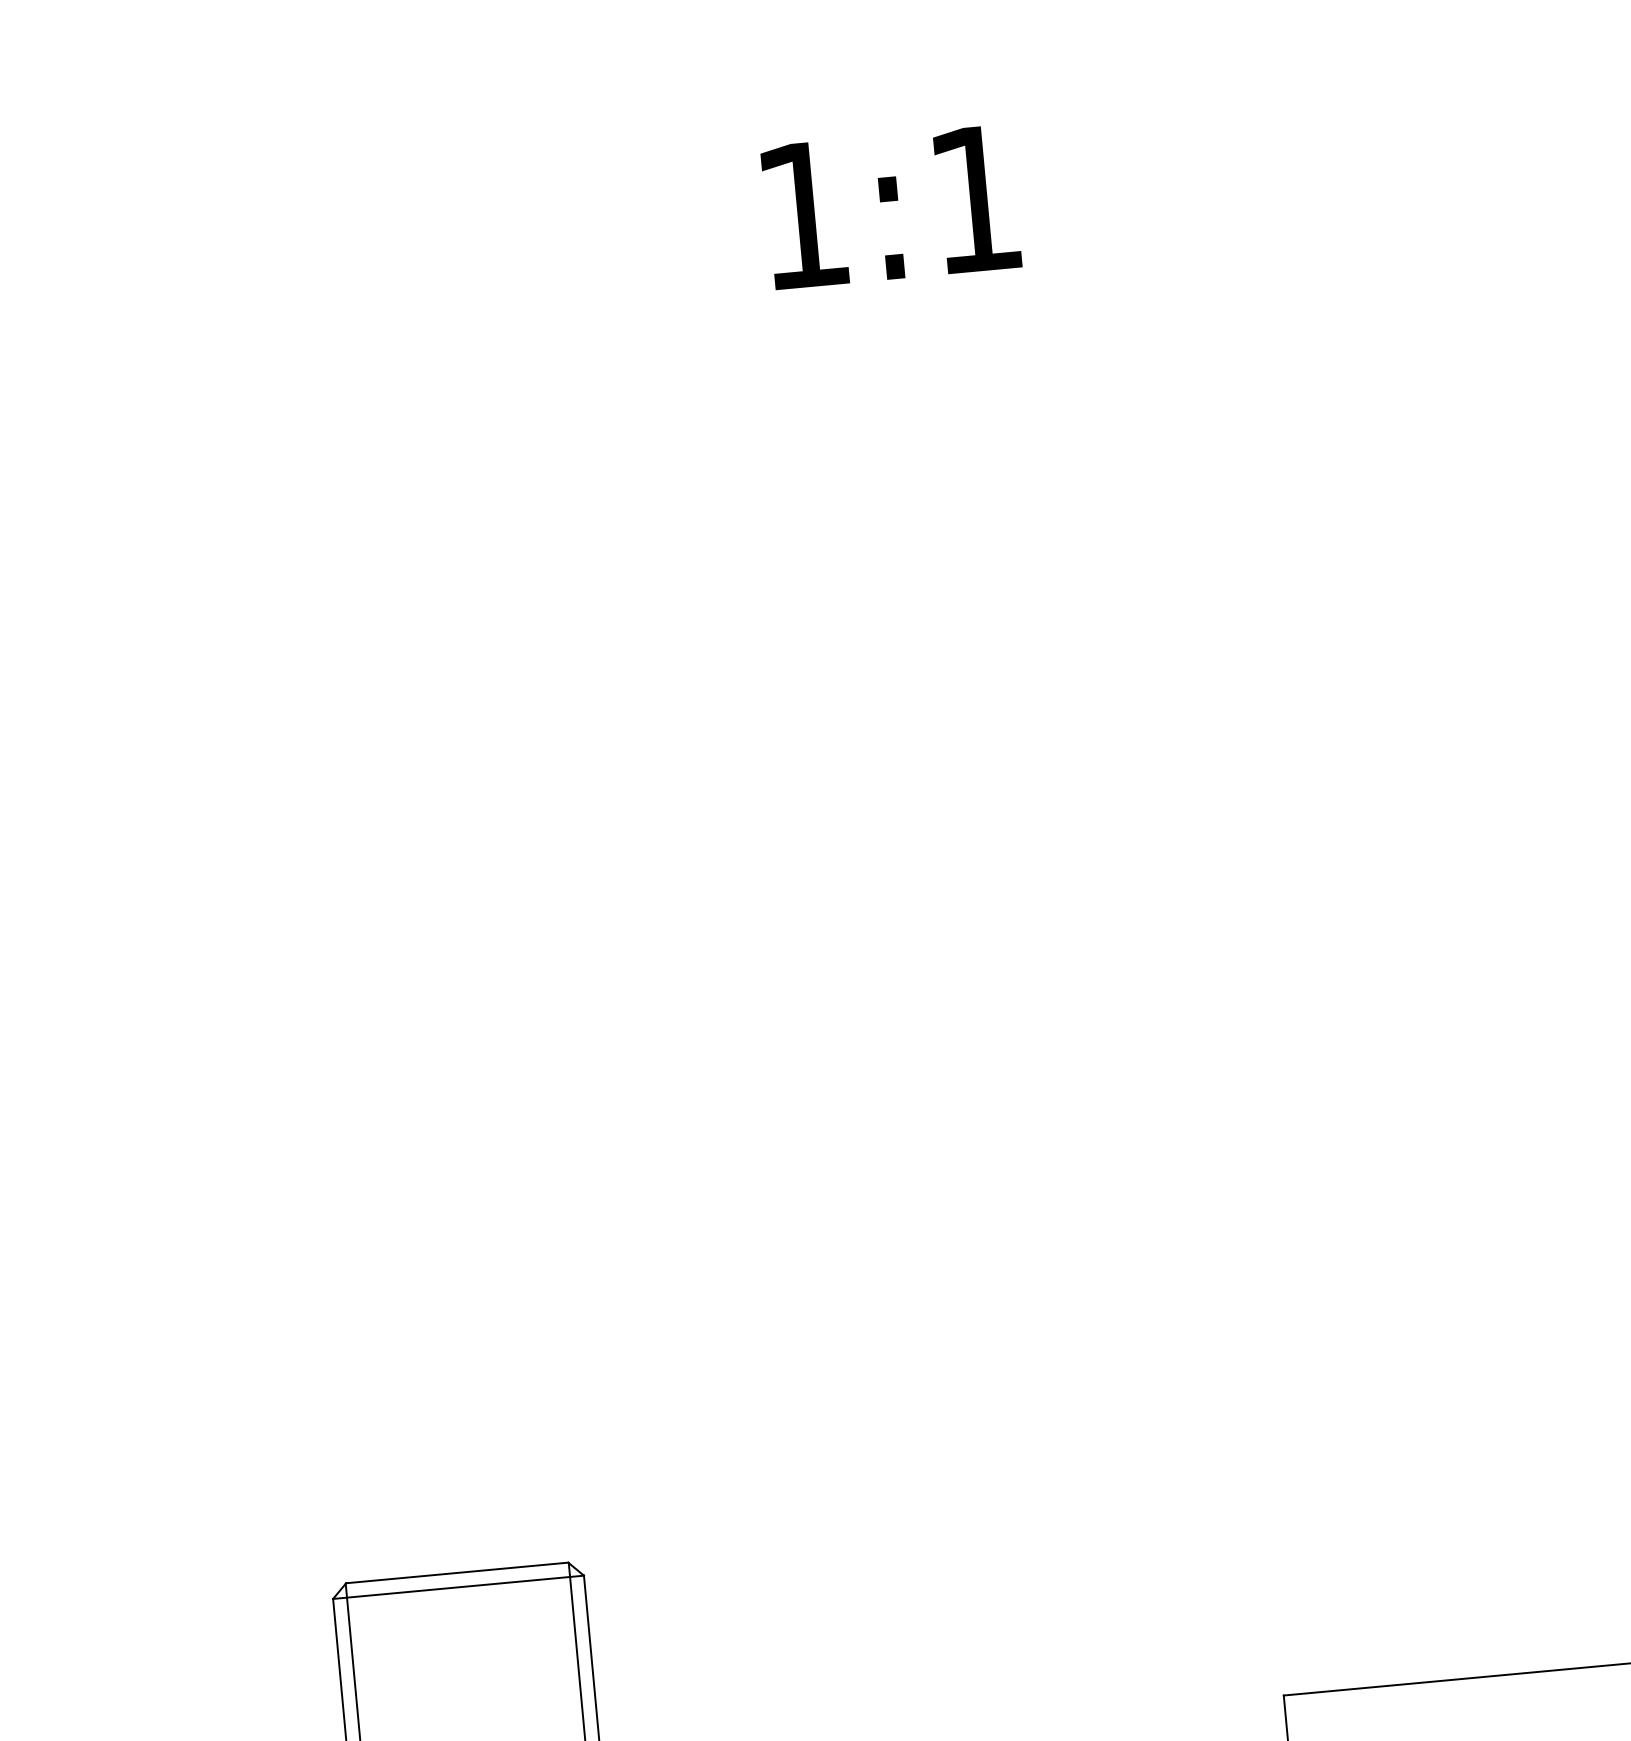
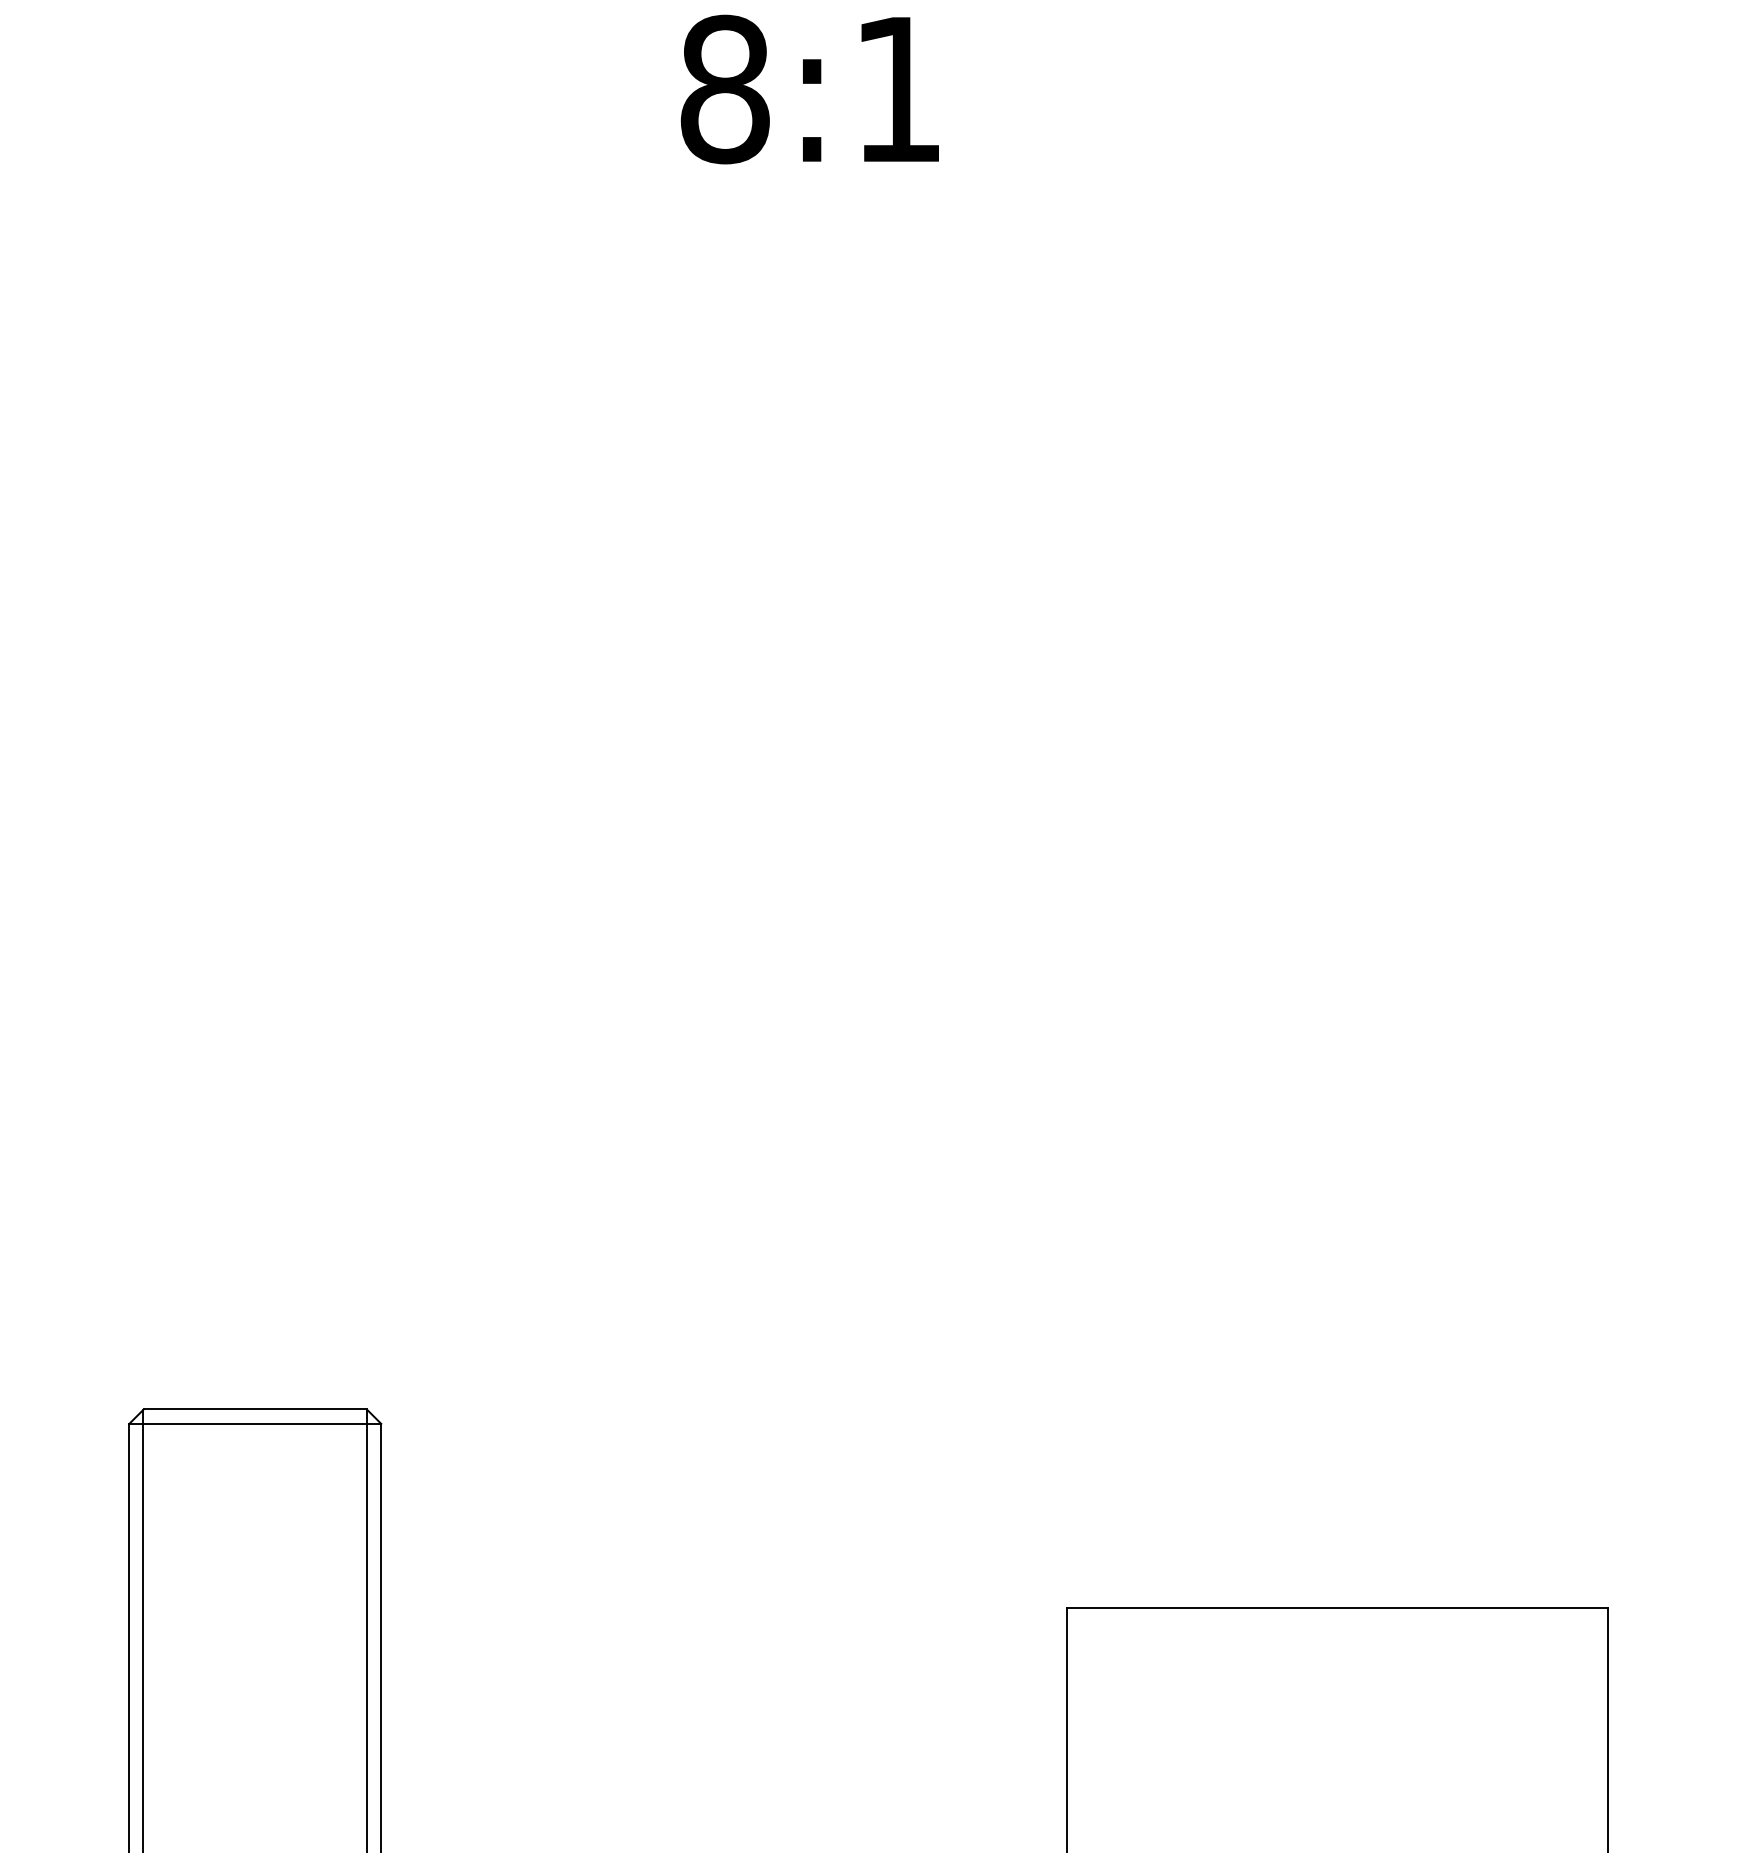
text: (802, 215) -> (724, 89), 1:1 -> 8:1

